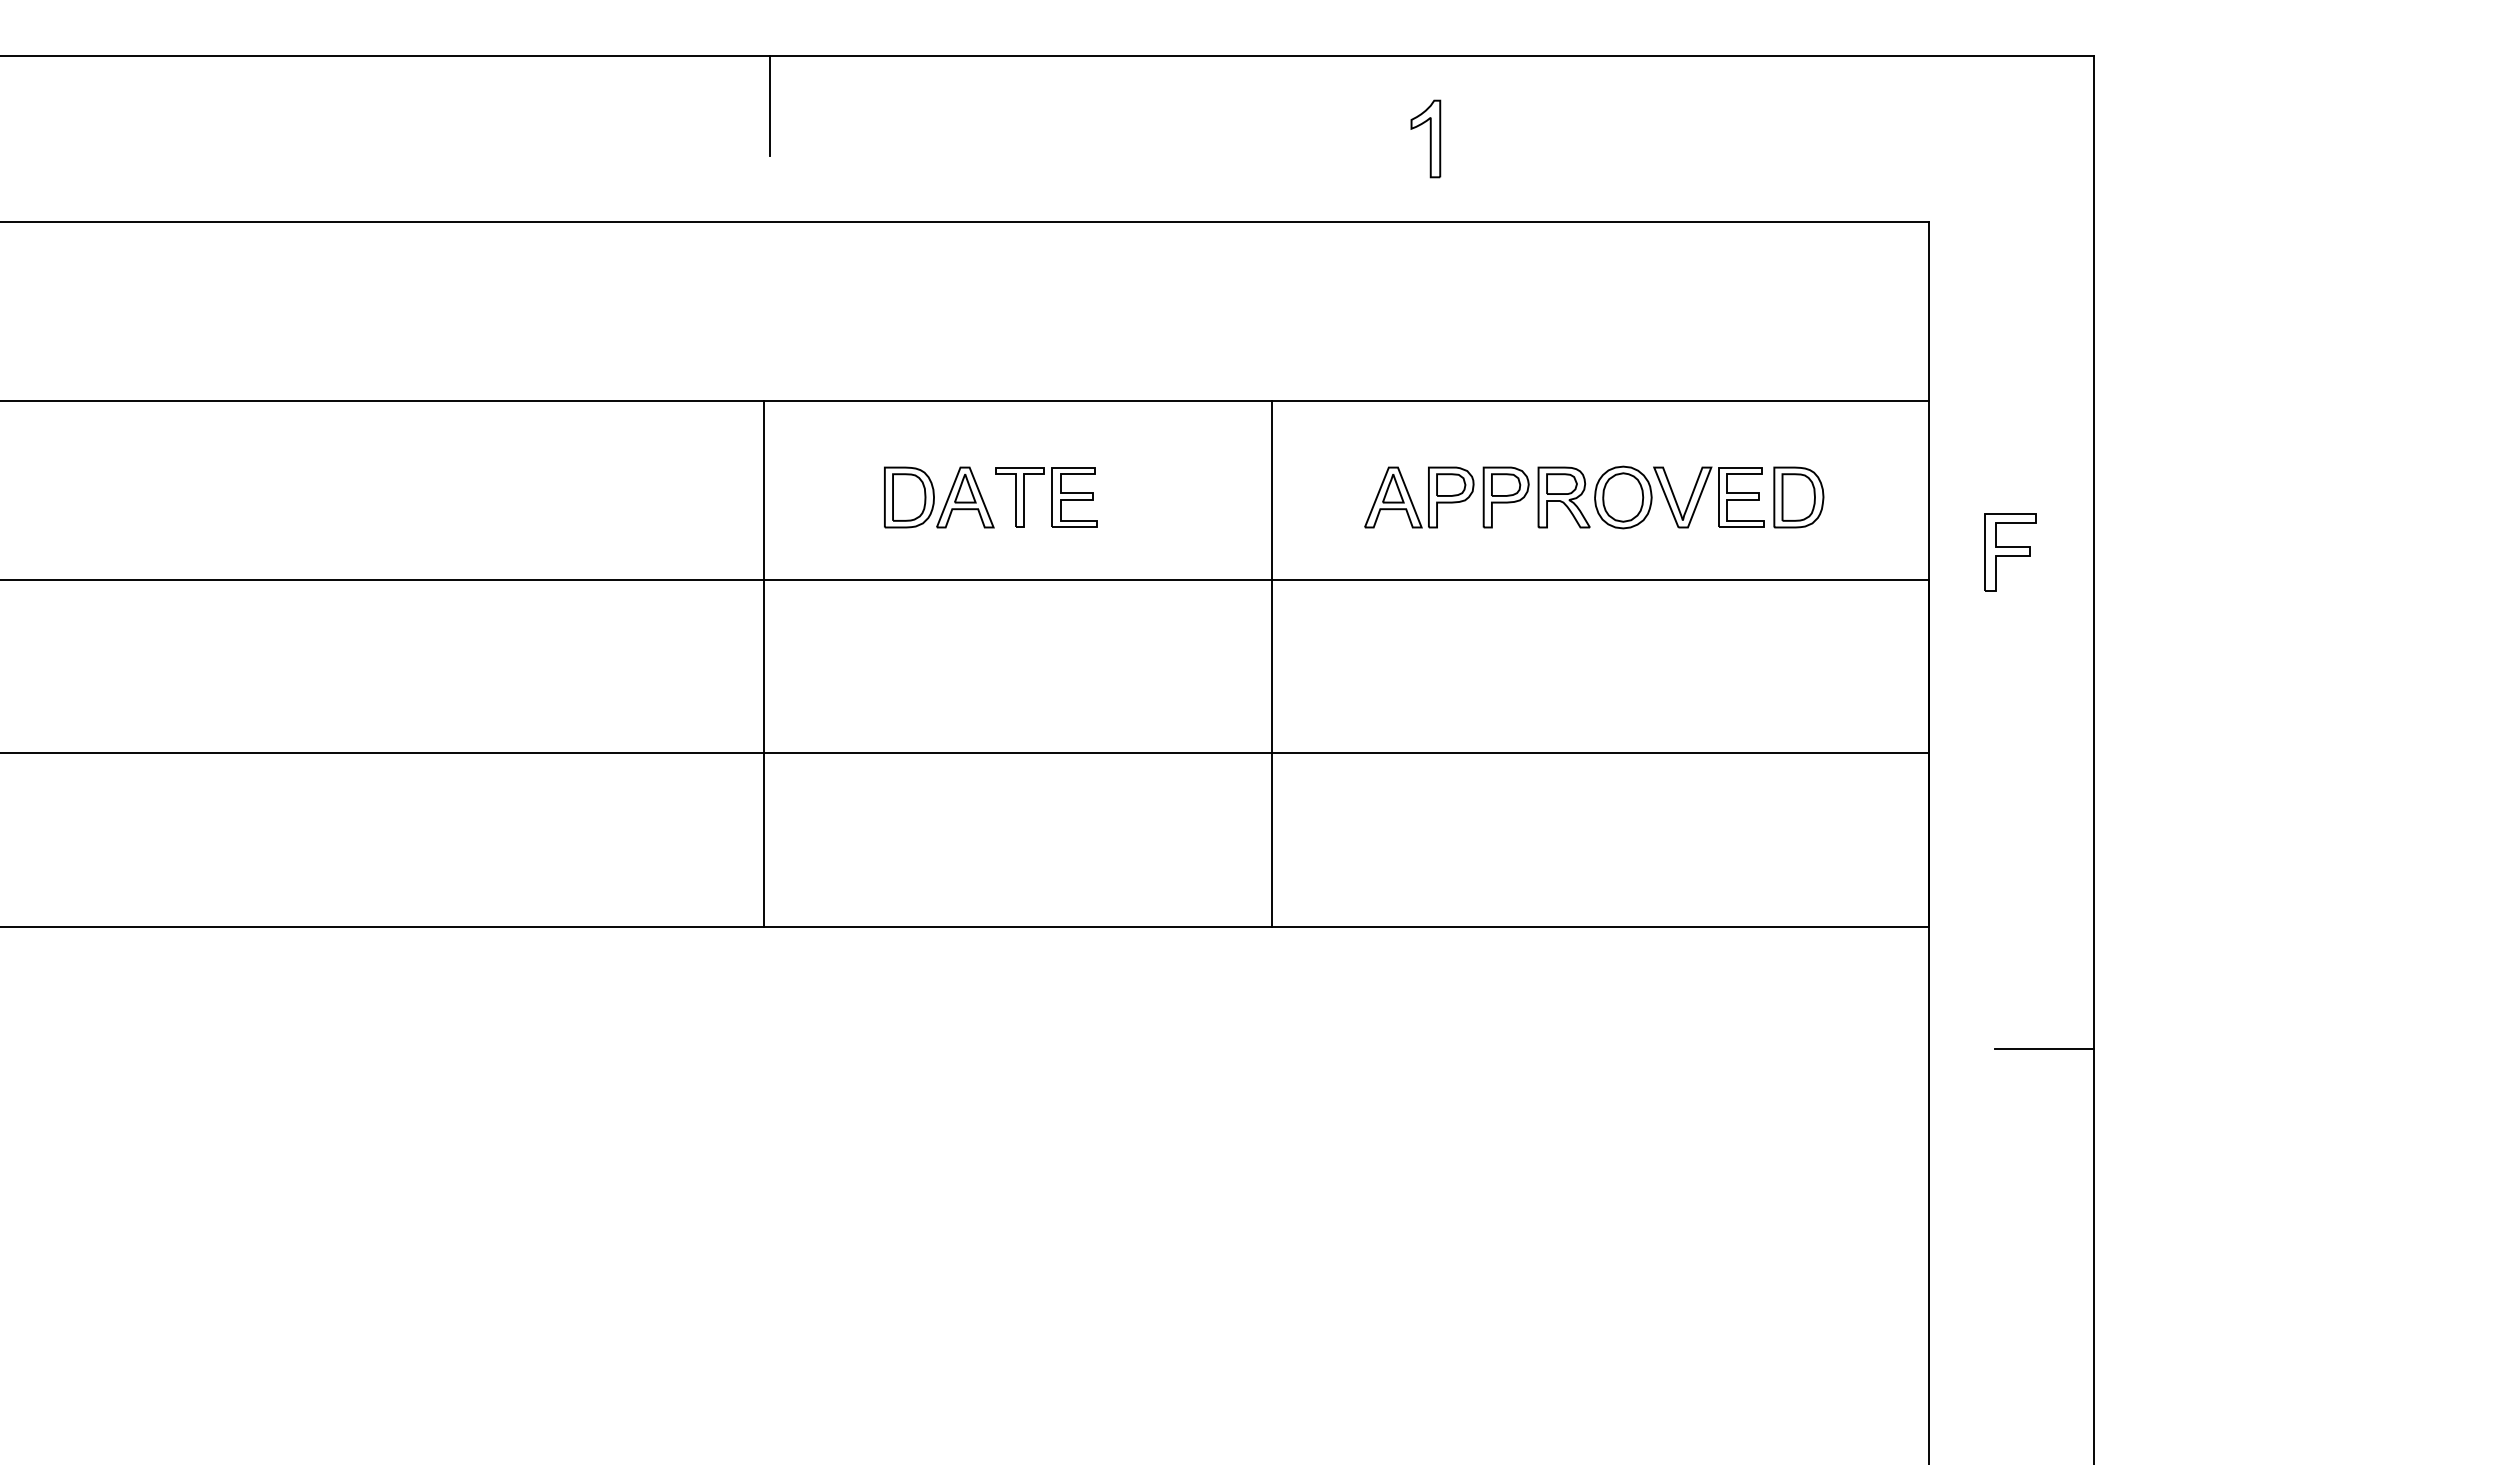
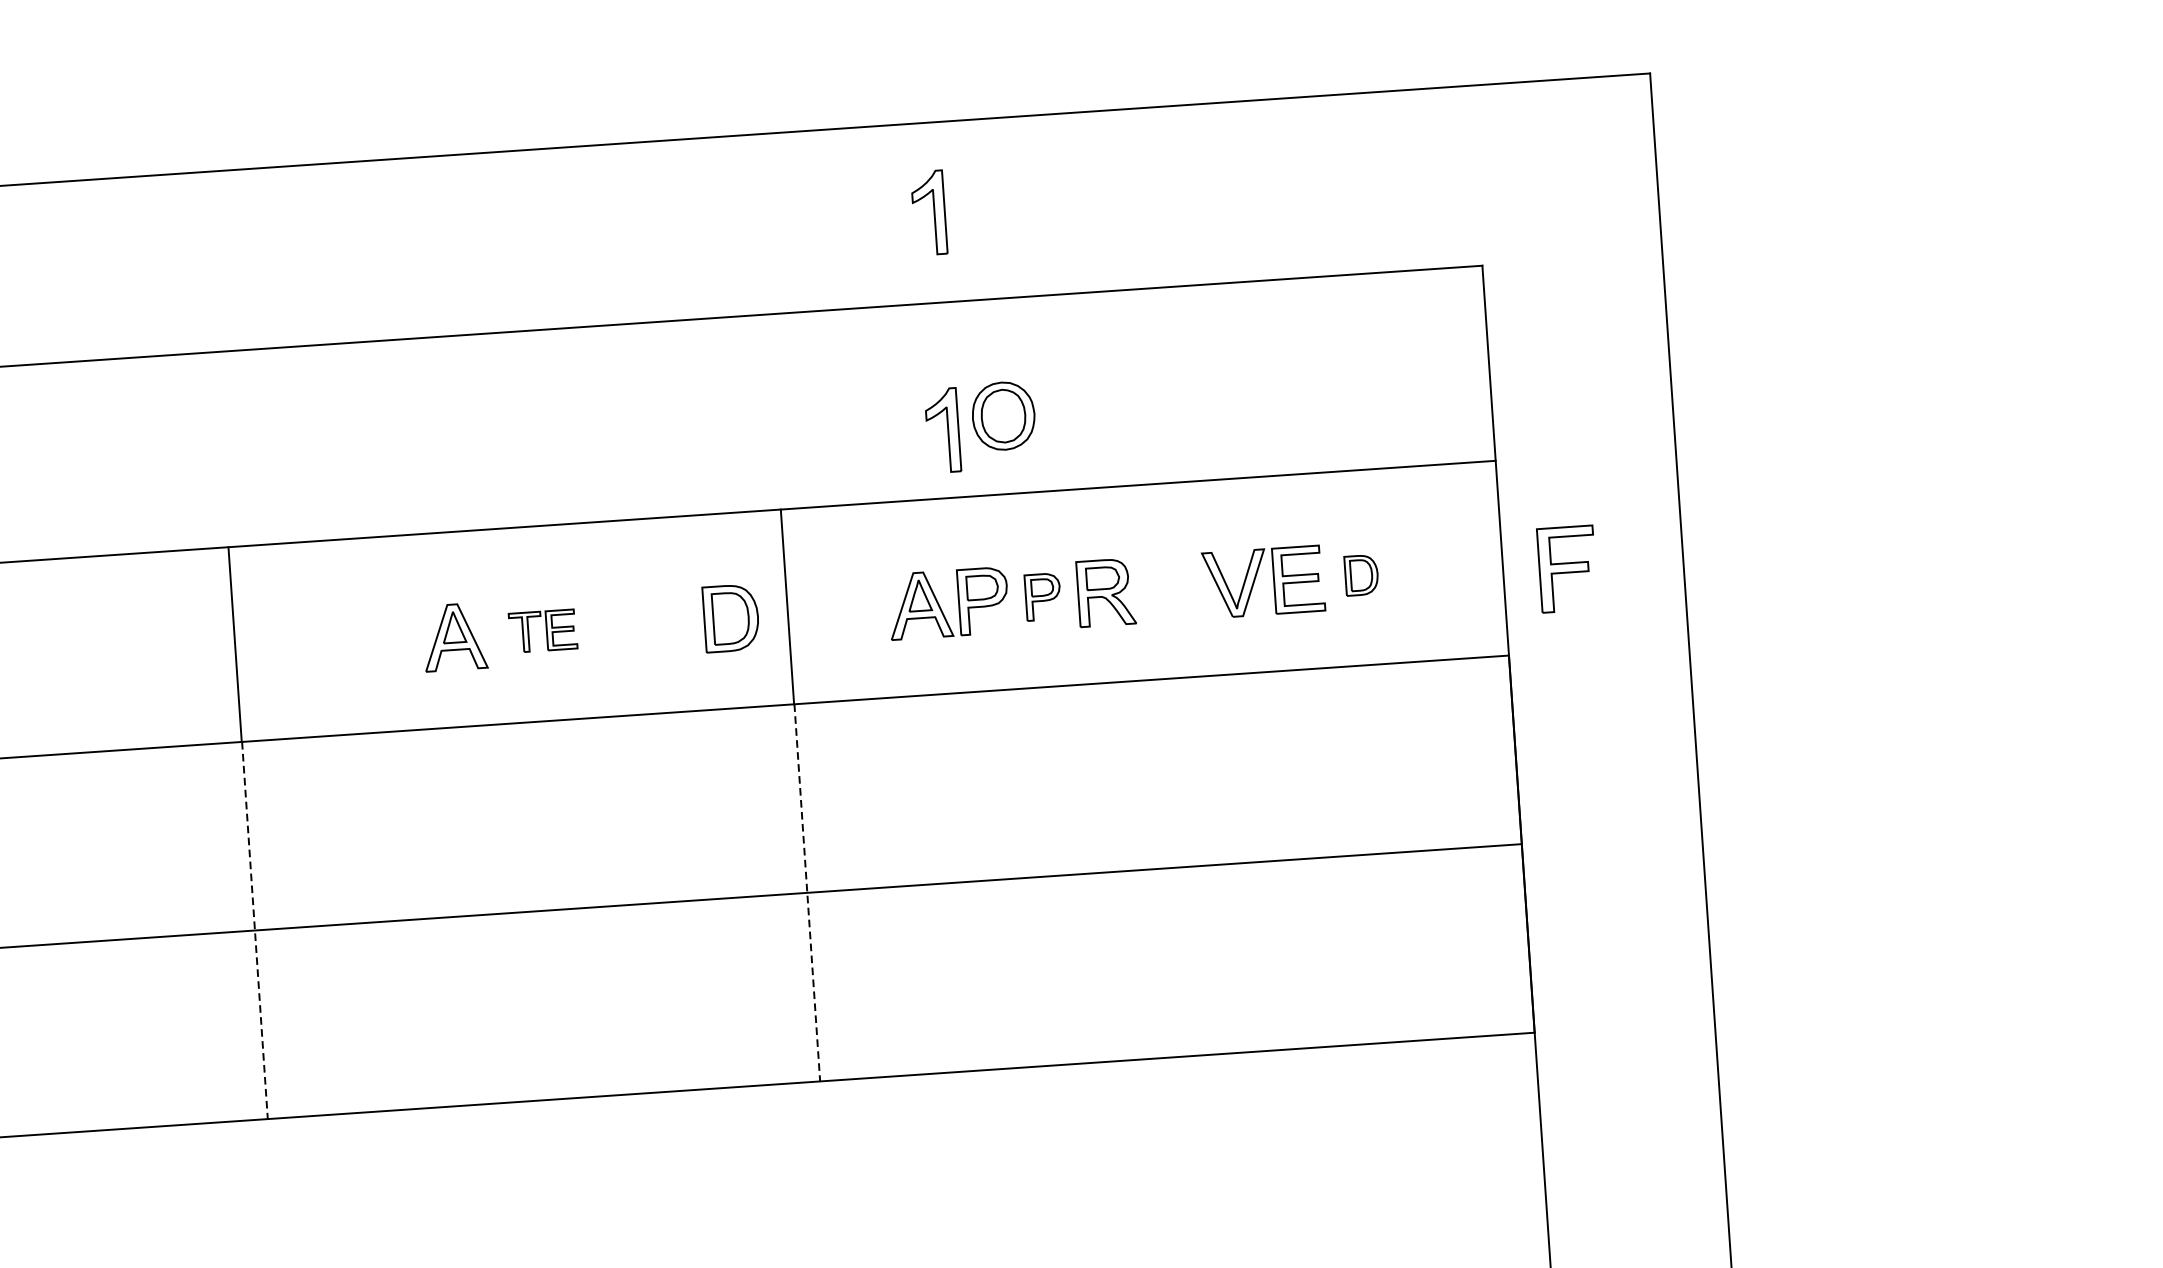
line: (770, 105) -> (213, 225), removed
part: (1424, 338) -> (942, 430), added
part: (909, 497) -> (731, 618), moved
part: (1046, 497) -> (543, 631), size x0.6
part: (1505, 497) -> (1042, 597), size x0.7
part: (1623, 497) -> (1003, 416), moved
part: (1798, 497) -> (1361, 575), size x0.6
part: (2010, 552) -> (1567, 568), moved
line: (764, 753) -> (255, 930), solid -> dashed
line: (1271, 753) -> (806, 892), solid -> dashed
line: (2044, 1049) -> (1669, 1157), removed

